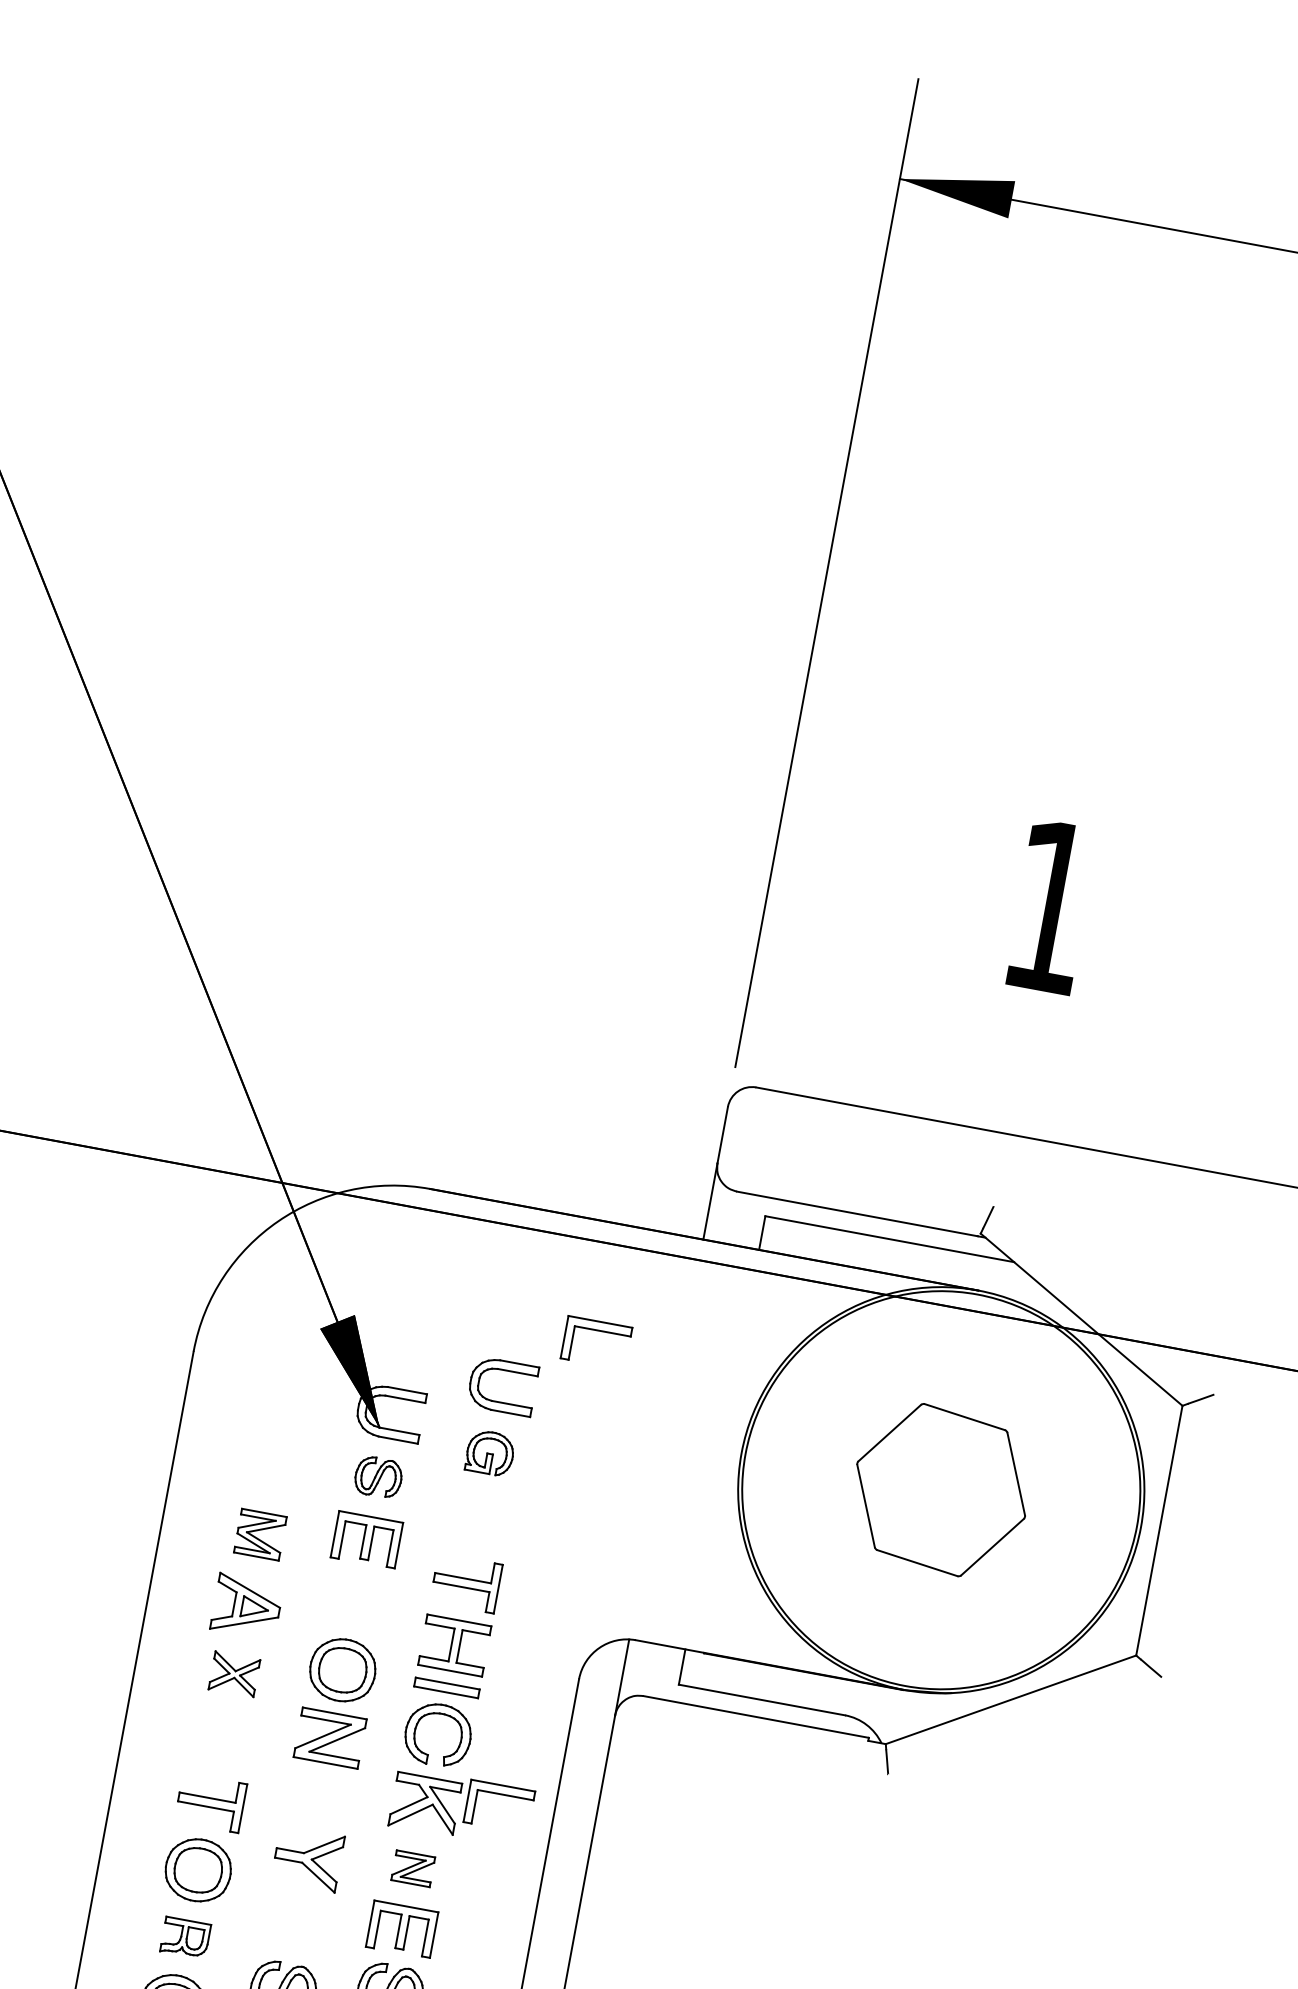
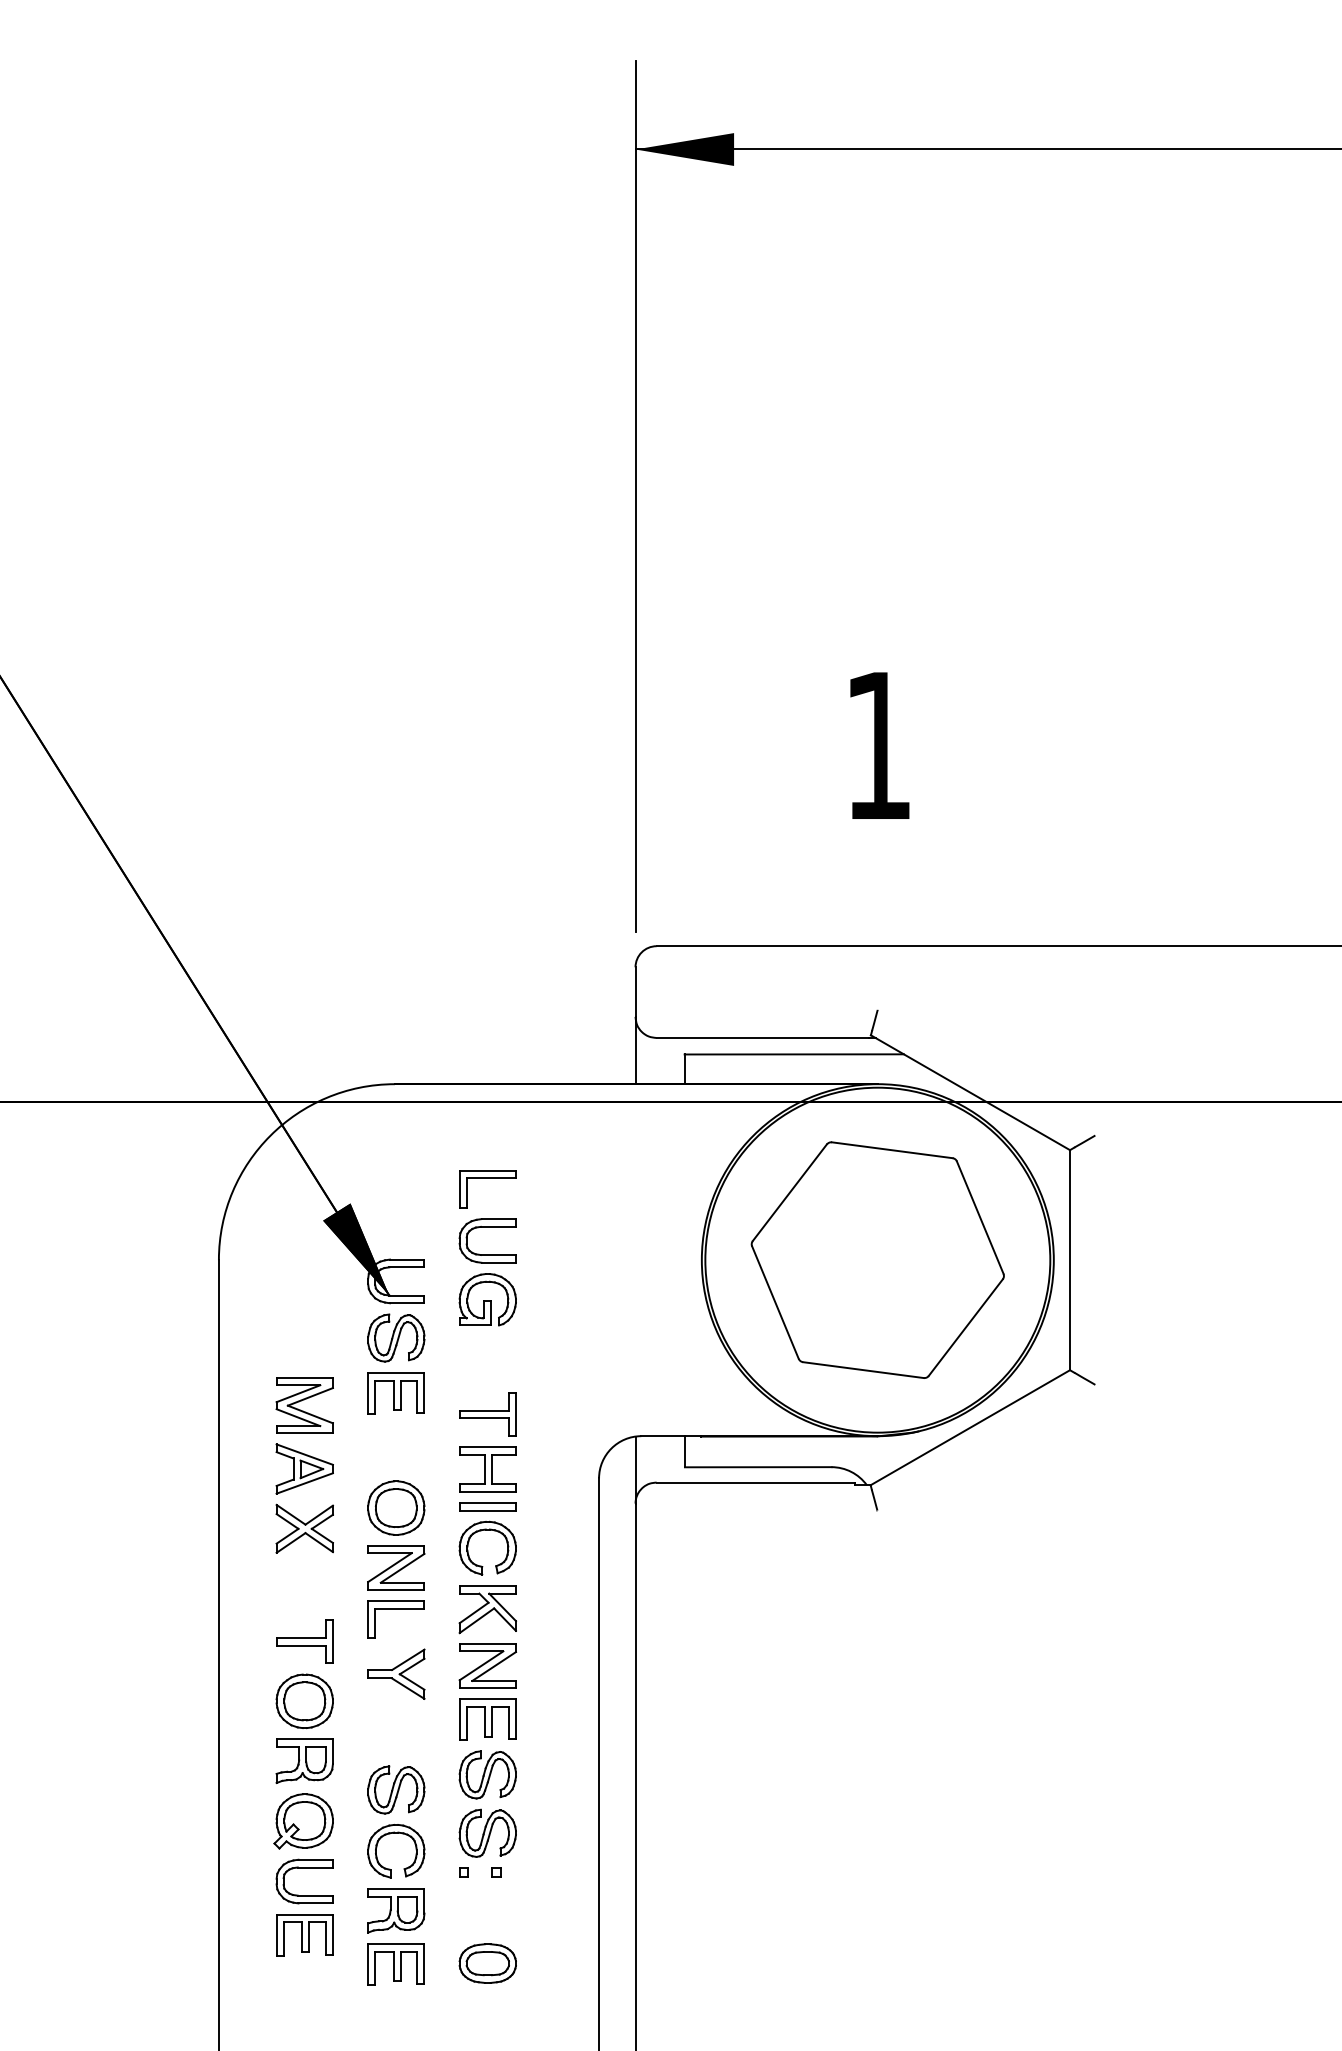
part: (598, 1330) -> (487, 1178), moved
part: (490, 1452) -> (487, 1299), size x1.43
part: (378, 1476) -> (396, 1337), size x1.43
part: (941, 1489) -> (877, 1259), size x1.67
part: (260, 1534) -> (304, 1405), size x1.43
part: (234, 1674) -> (304, 1528), size x1.43
part: (500, 1795) -> (395, 1609), moved
part: (413, 1868) -> (487, 1665), size x1.67
part: (185, 1937) -> (304, 1760), size x1.43

